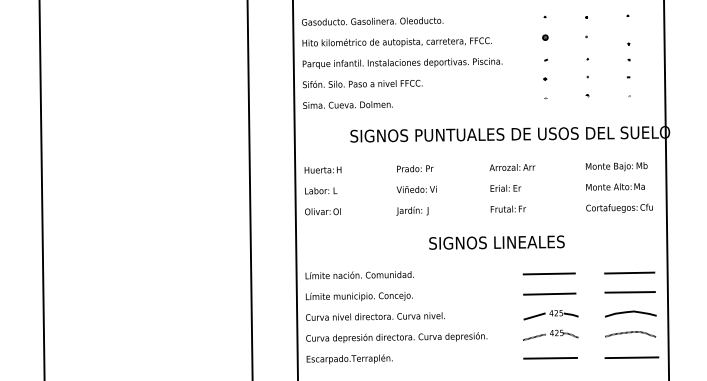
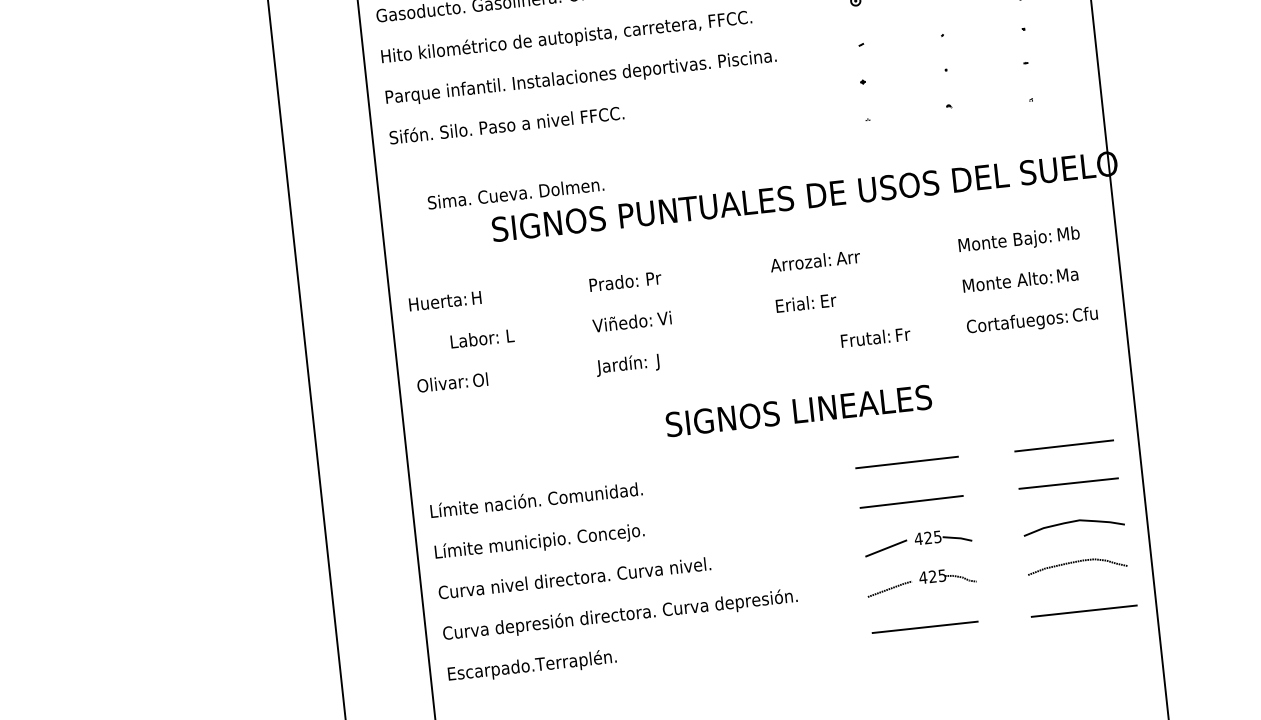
text: (347, 104) -> (514, 192), moved
text: (321, 190) -> (483, 337), moved
text: (508, 208) -> (875, 336), moved

